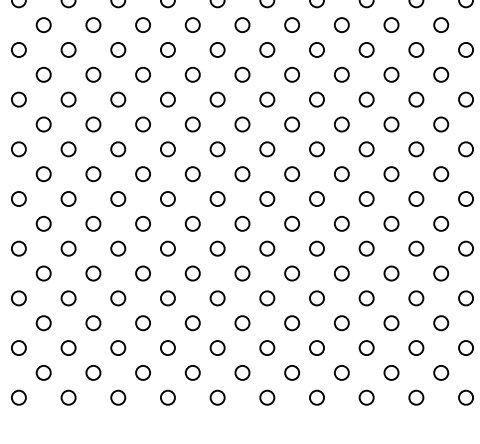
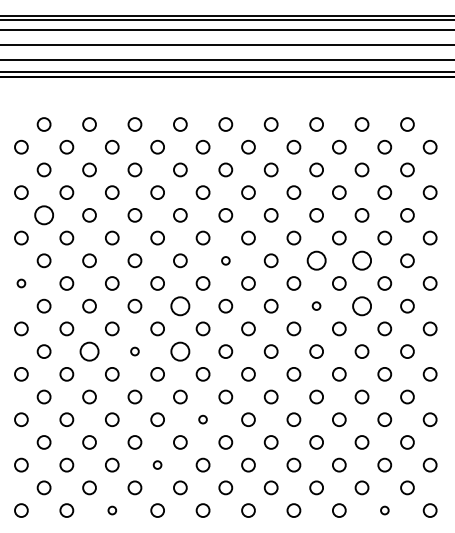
circle: (43, 74) -> (43, 215), size x1.4
circle: (242, 124) -> (225, 260), size x0.6
circle: (341, 124) -> (316, 260), size x1.4
circle: (390, 124) -> (361, 260), size x1.4
circle: (18, 149) -> (21, 283), size x0.6
circle: (192, 173) -> (180, 305), size x1.4
circle: (341, 173) -> (316, 305), size x0.6
circle: (390, 173) -> (361, 305), size x1.4
circle: (93, 223) -> (89, 351), size x1.4
circle: (142, 223) -> (134, 351), size x0.6
circle: (192, 223) -> (180, 351), size x1.4
circle: (216, 298) -> (202, 419), size x0.6
circle: (167, 347) -> (157, 464), size x0.6
circle: (118, 397) -> (112, 510), size x0.6
circle: (416, 397) -> (384, 510), size x0.6

